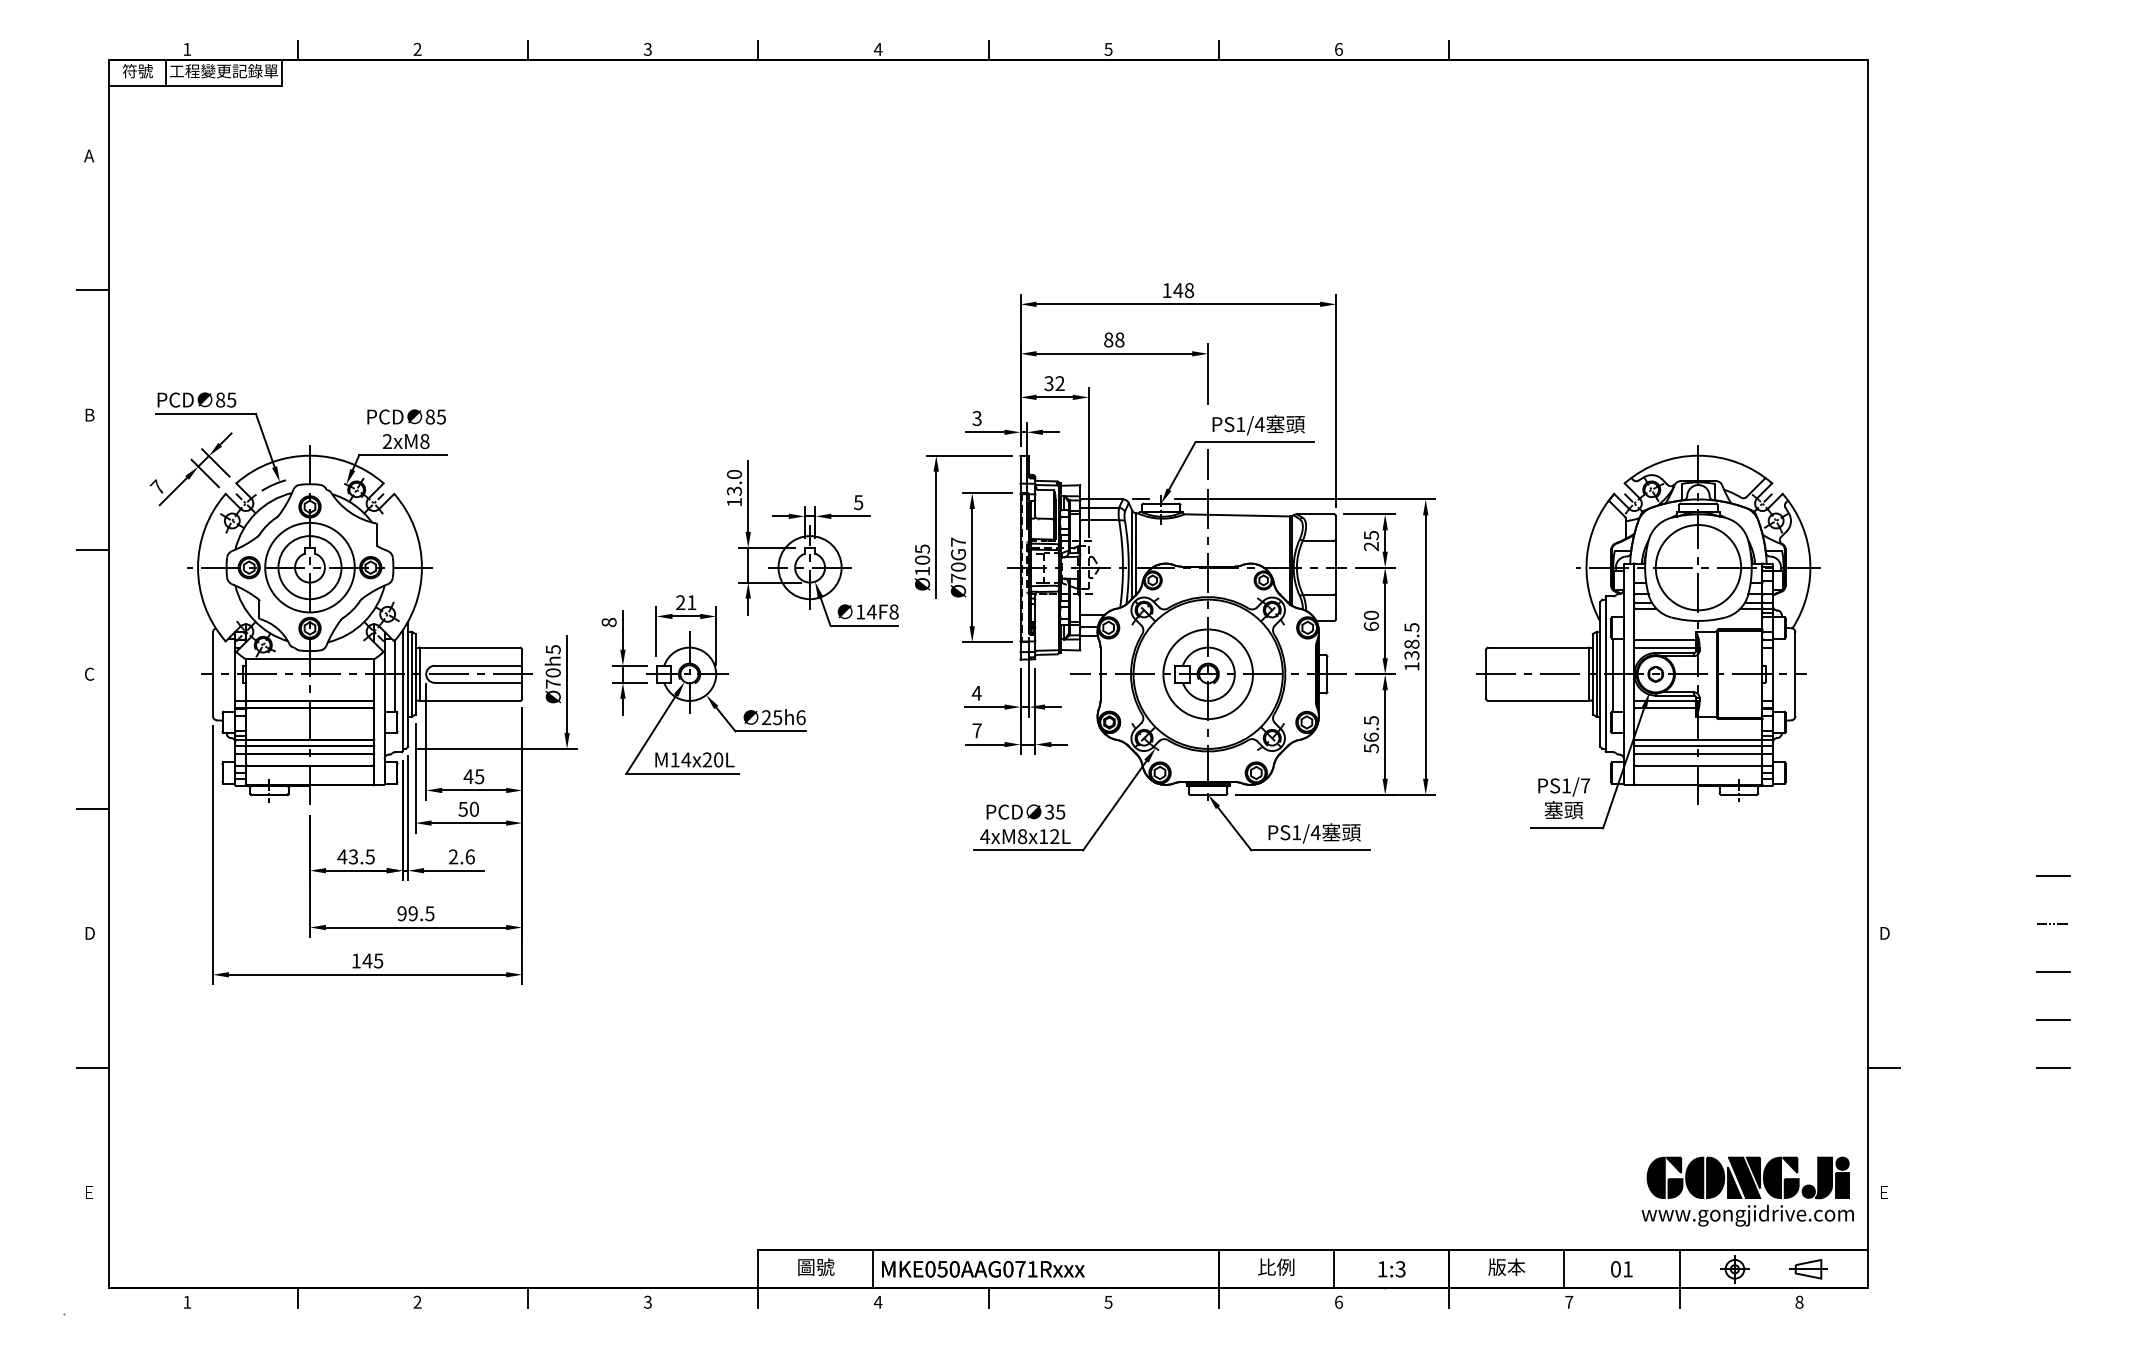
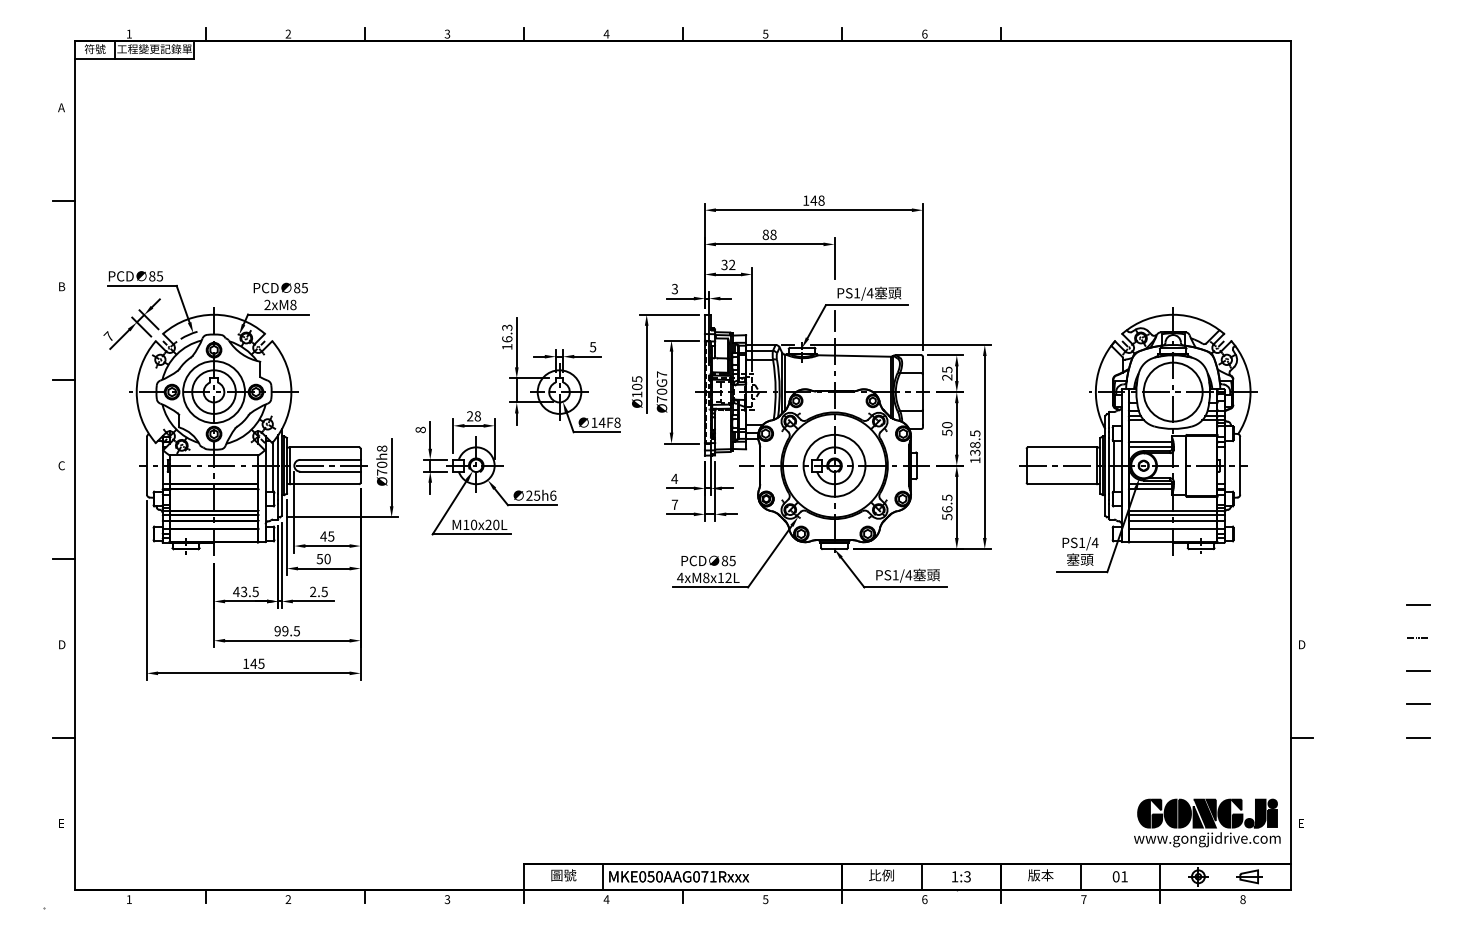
text: (734, 482) -> (507, 333), 13.0 -> 16.3
text: (691, 602) -> (477, 416), 21 -> 28
text: (1371, 626) -> (947, 432), 60 -> 50
text: (553, 649) -> (382, 448), Ø70h5 -> Ø70h8
text: (685, 759) -> (473, 524), M14x20L -> M10x20L
text: (1584, 785) -> (1094, 542), PS1/7 -> PS1/4
text: (1048, 811) -> (724, 560), 35 -> 85
text: (469, 856) -> (324, 591), 2.6 -> 2.5

